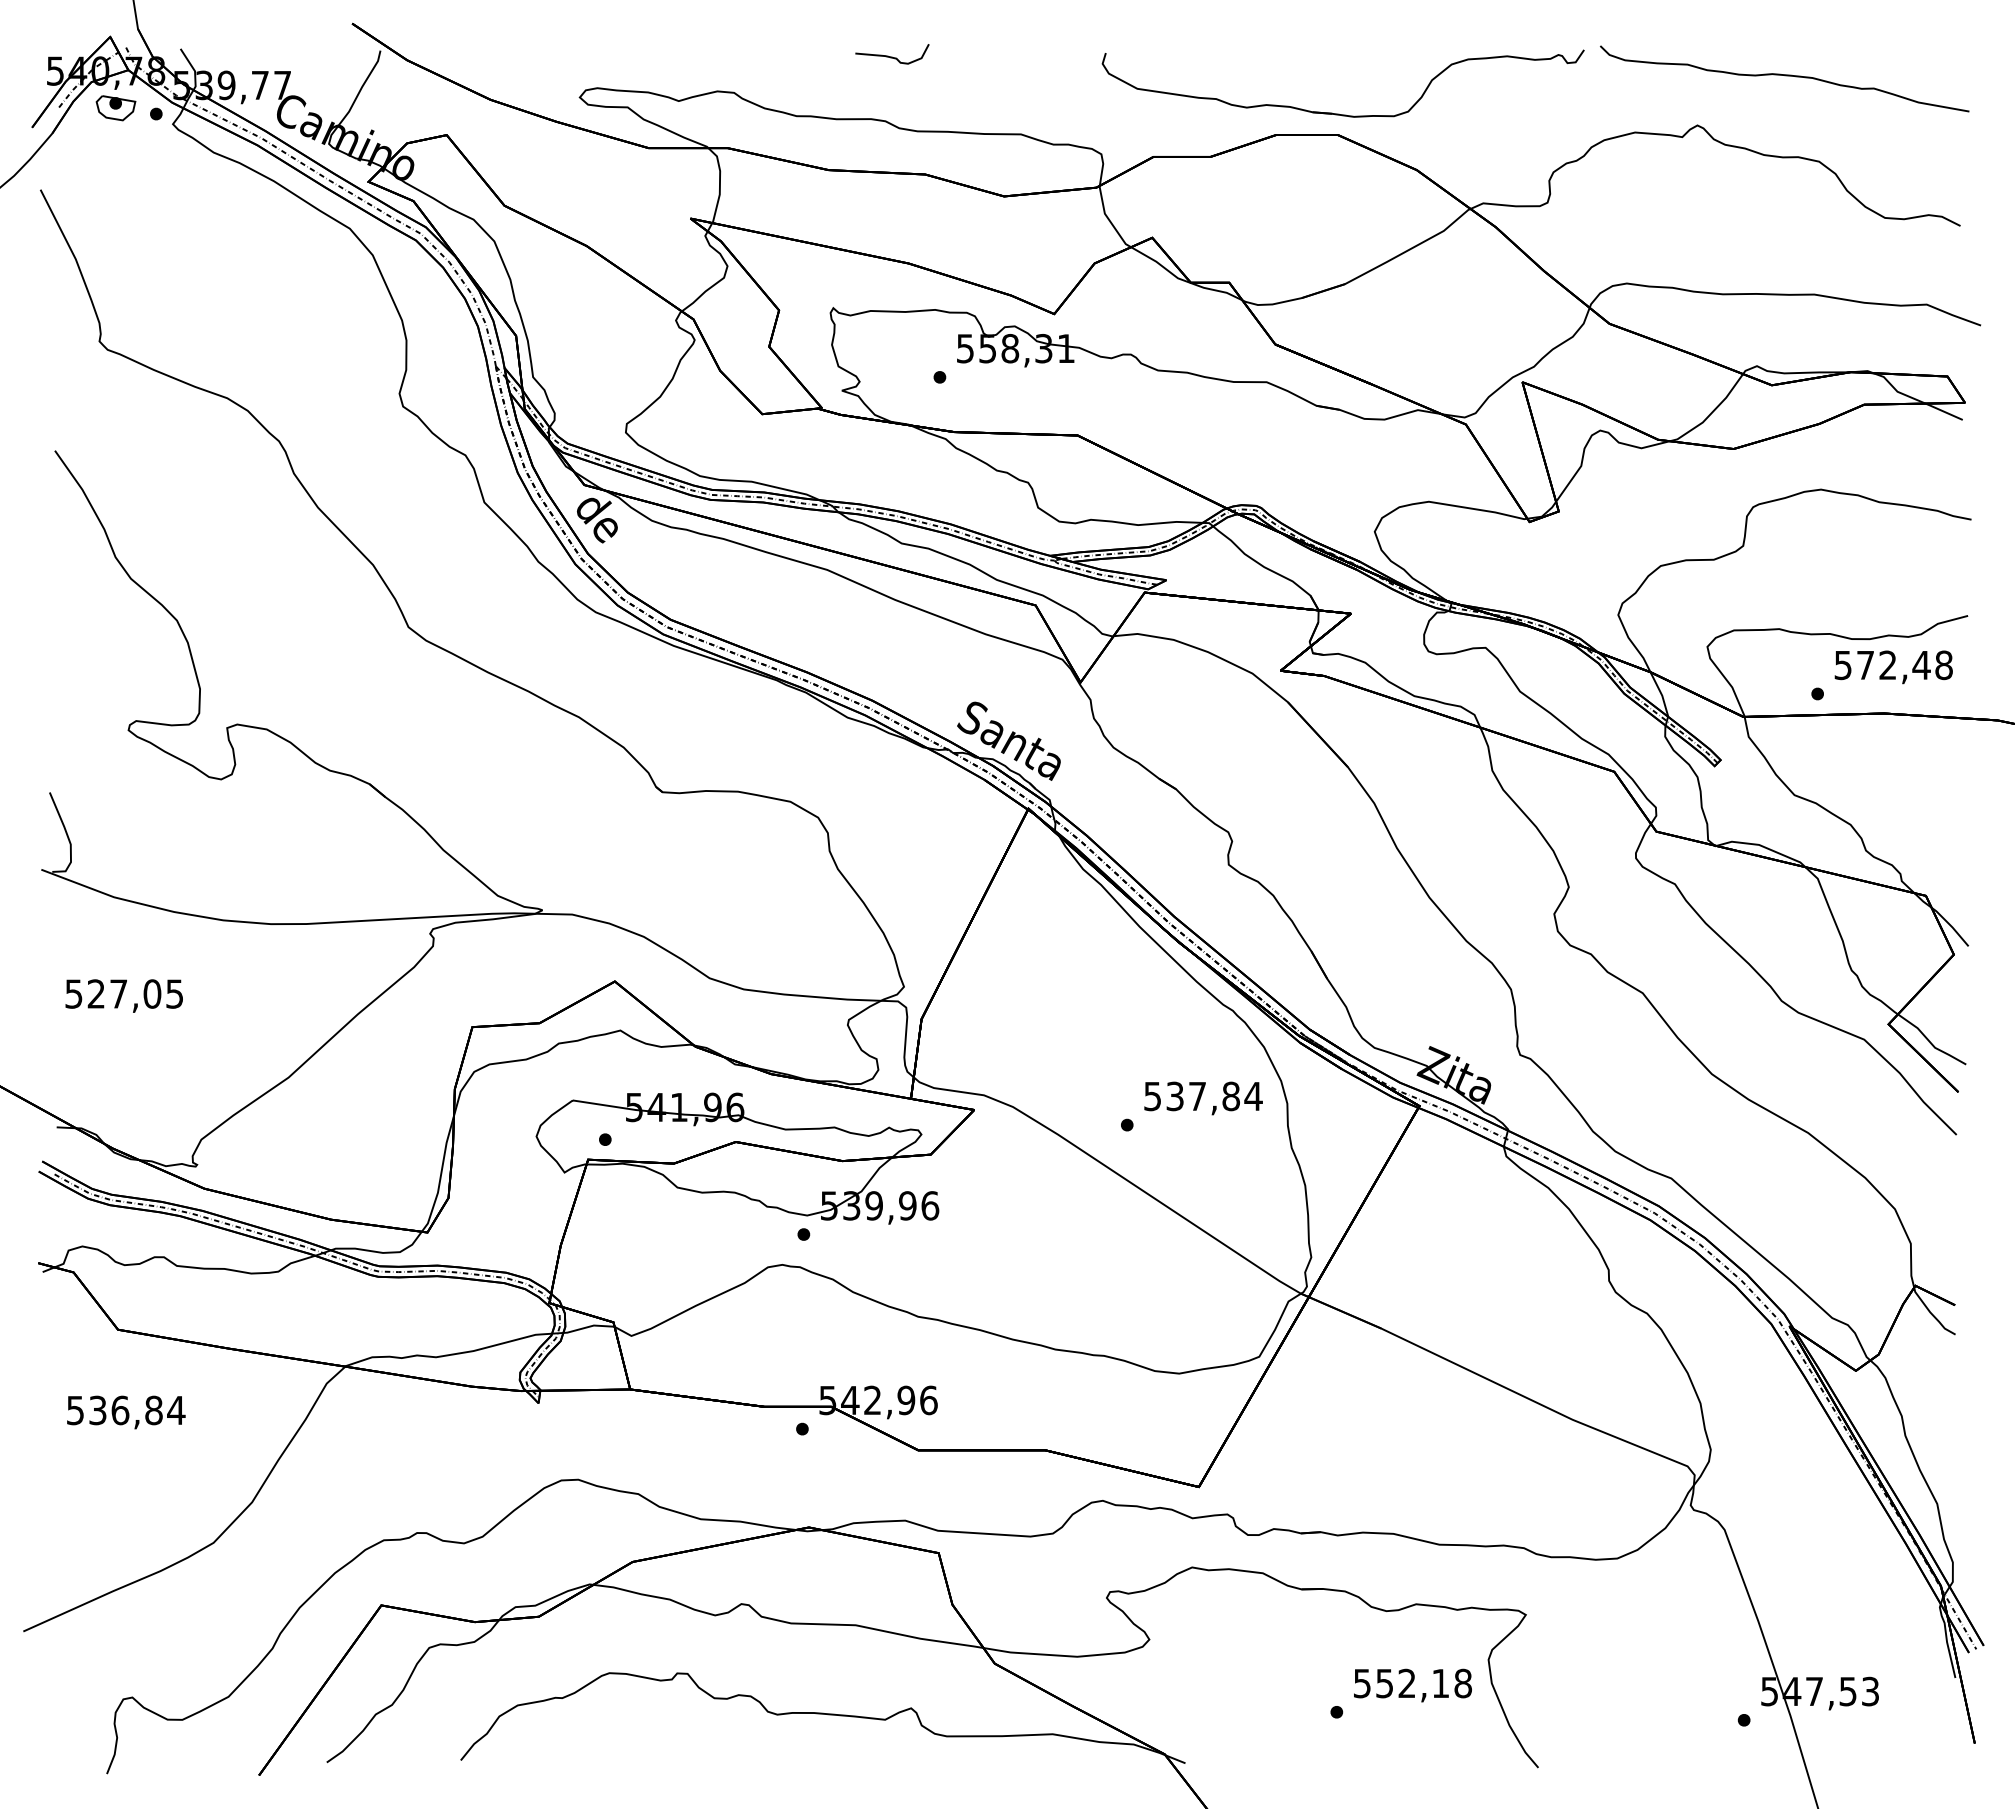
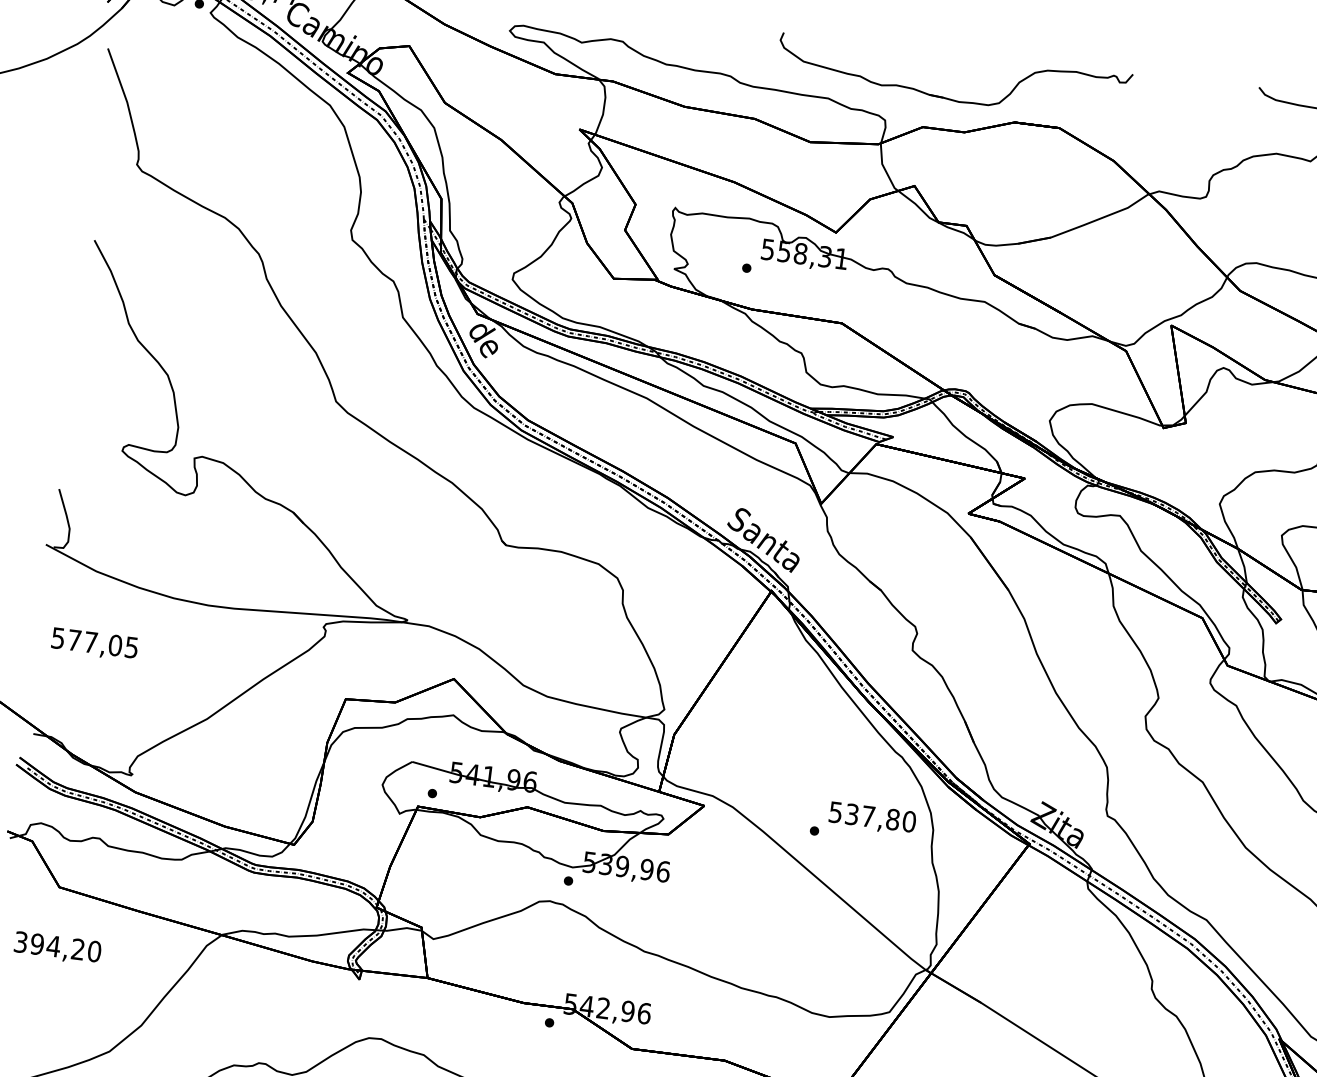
curve: (892, 56) -> (741, 29), removed
part: (1339, 113) -> (948, 98), moved
text: (95, 993) -> (73, 639), 527,05 -> 577,05
text: (1253, 1096) -> (909, 821), 537,84 -> 537,80
text: (126, 1410) -> (58, 946), 536,84 -> 394,20

